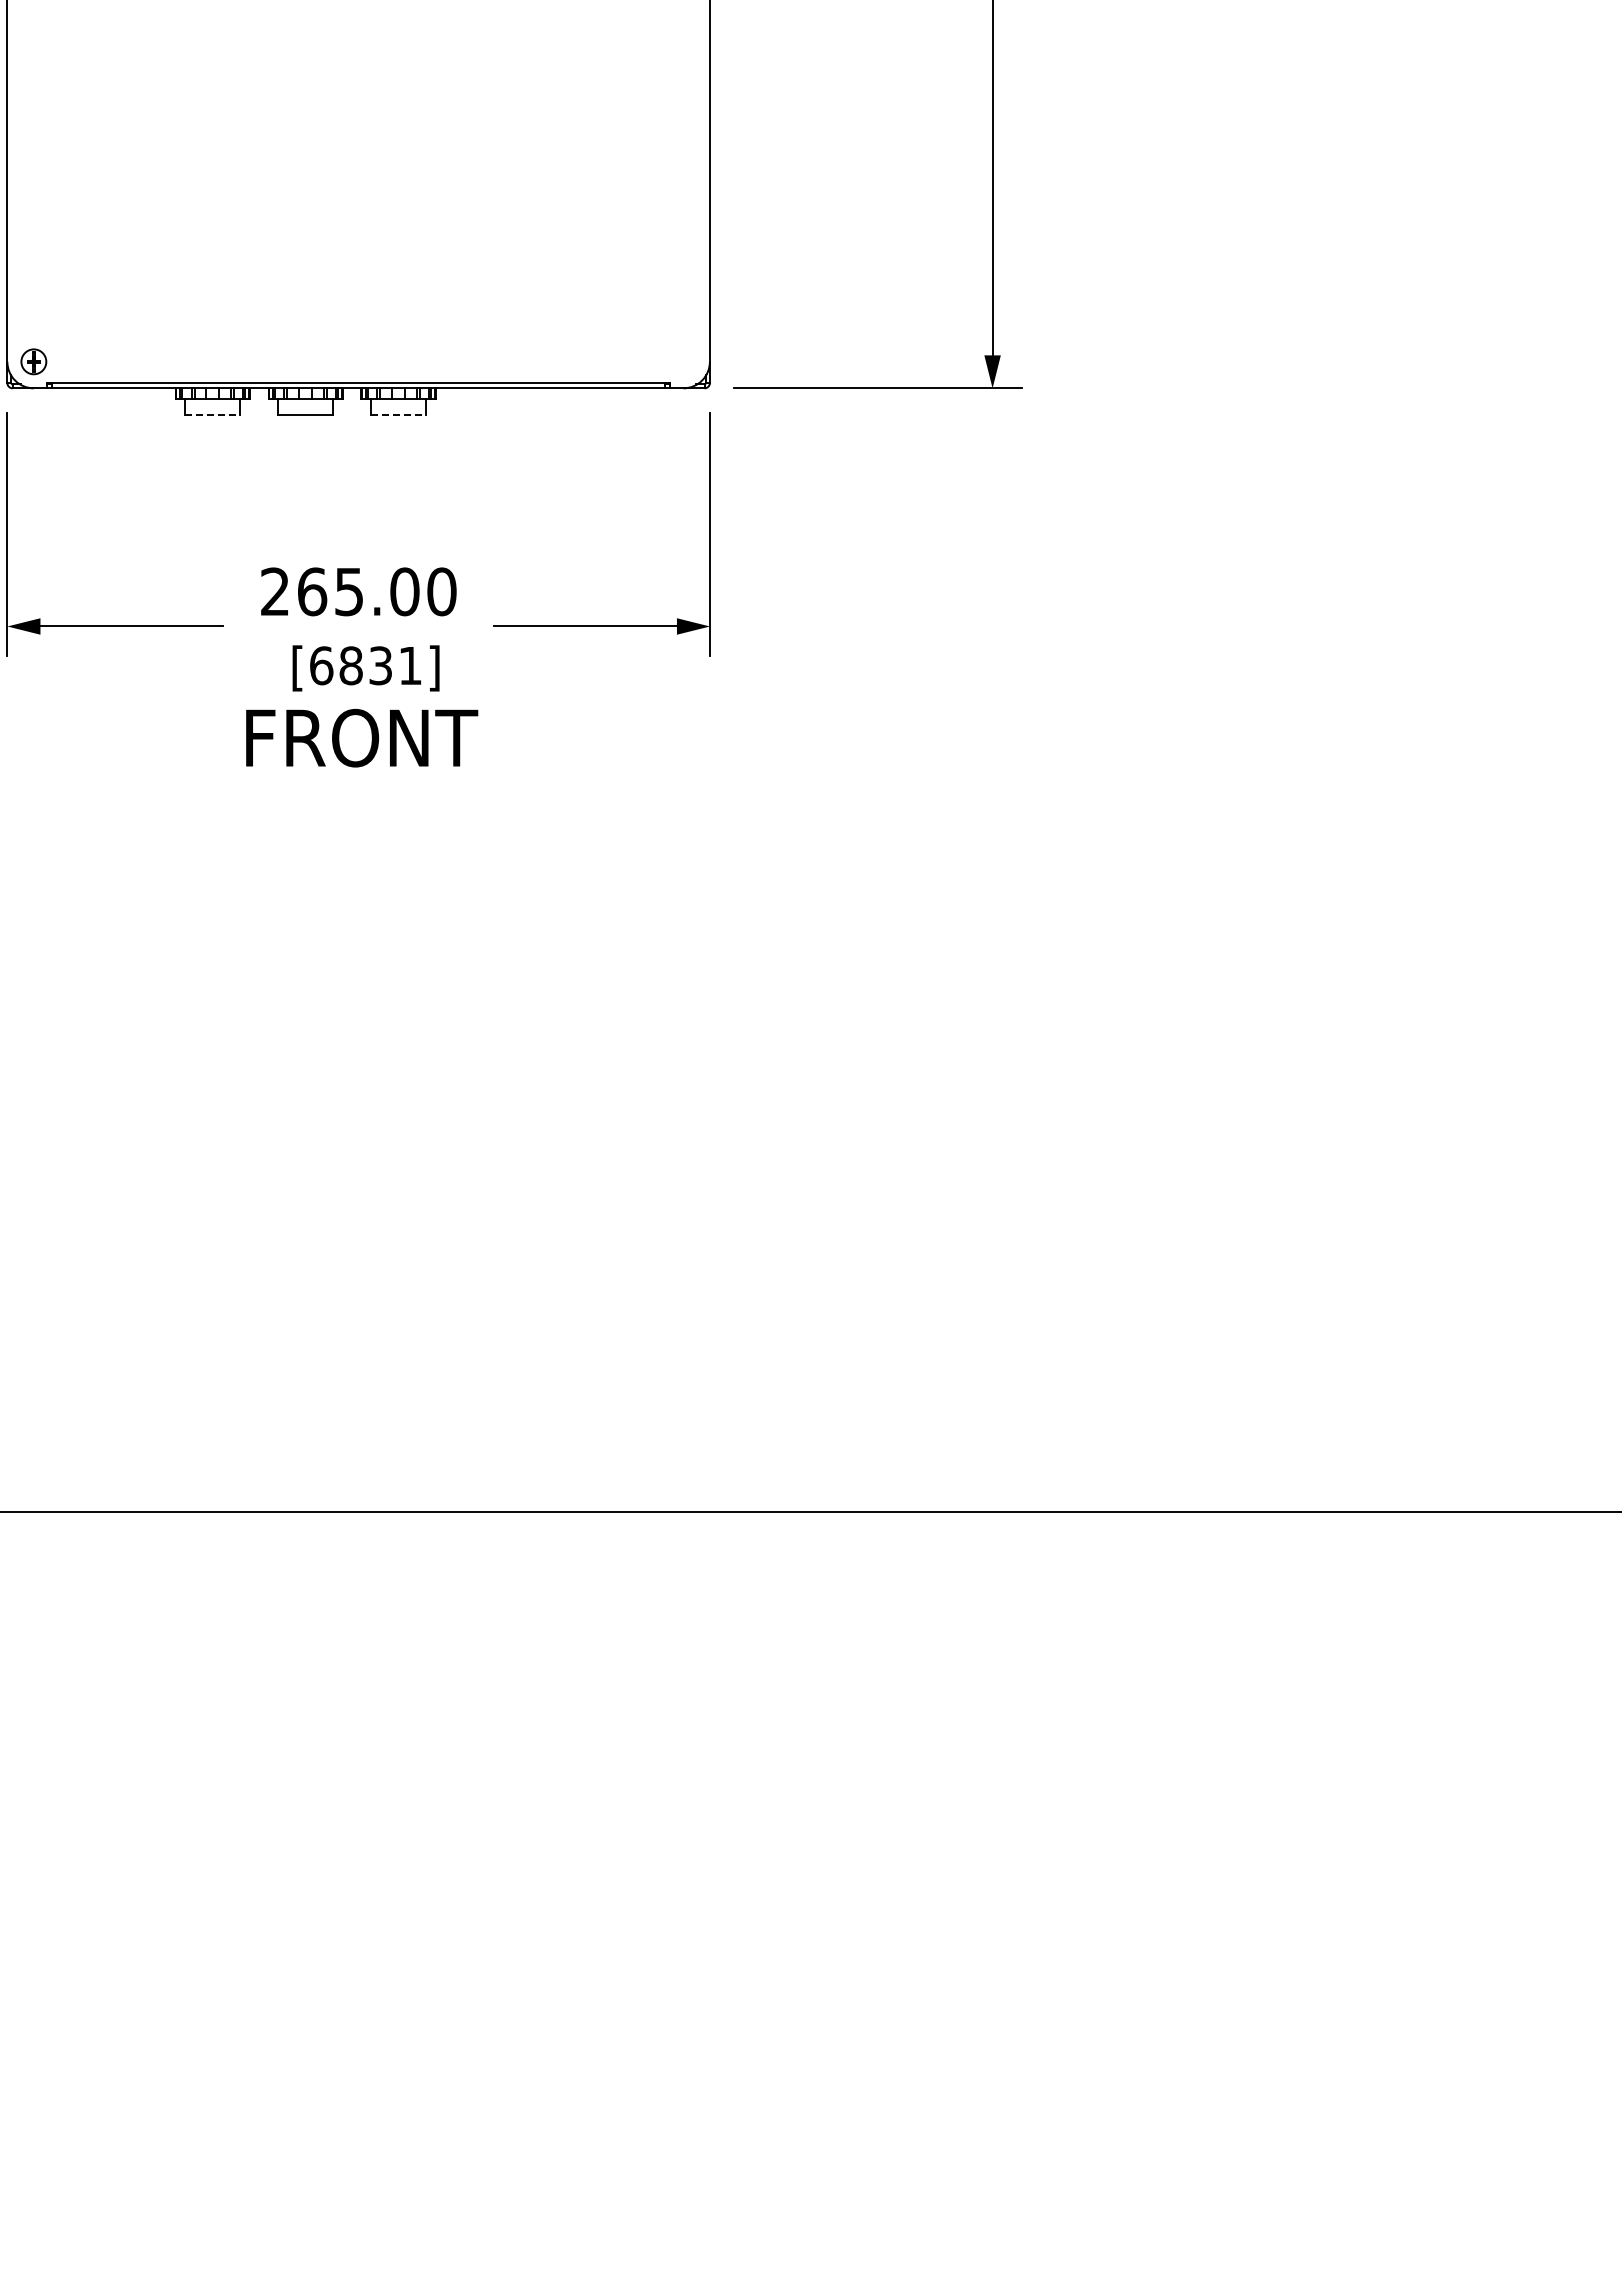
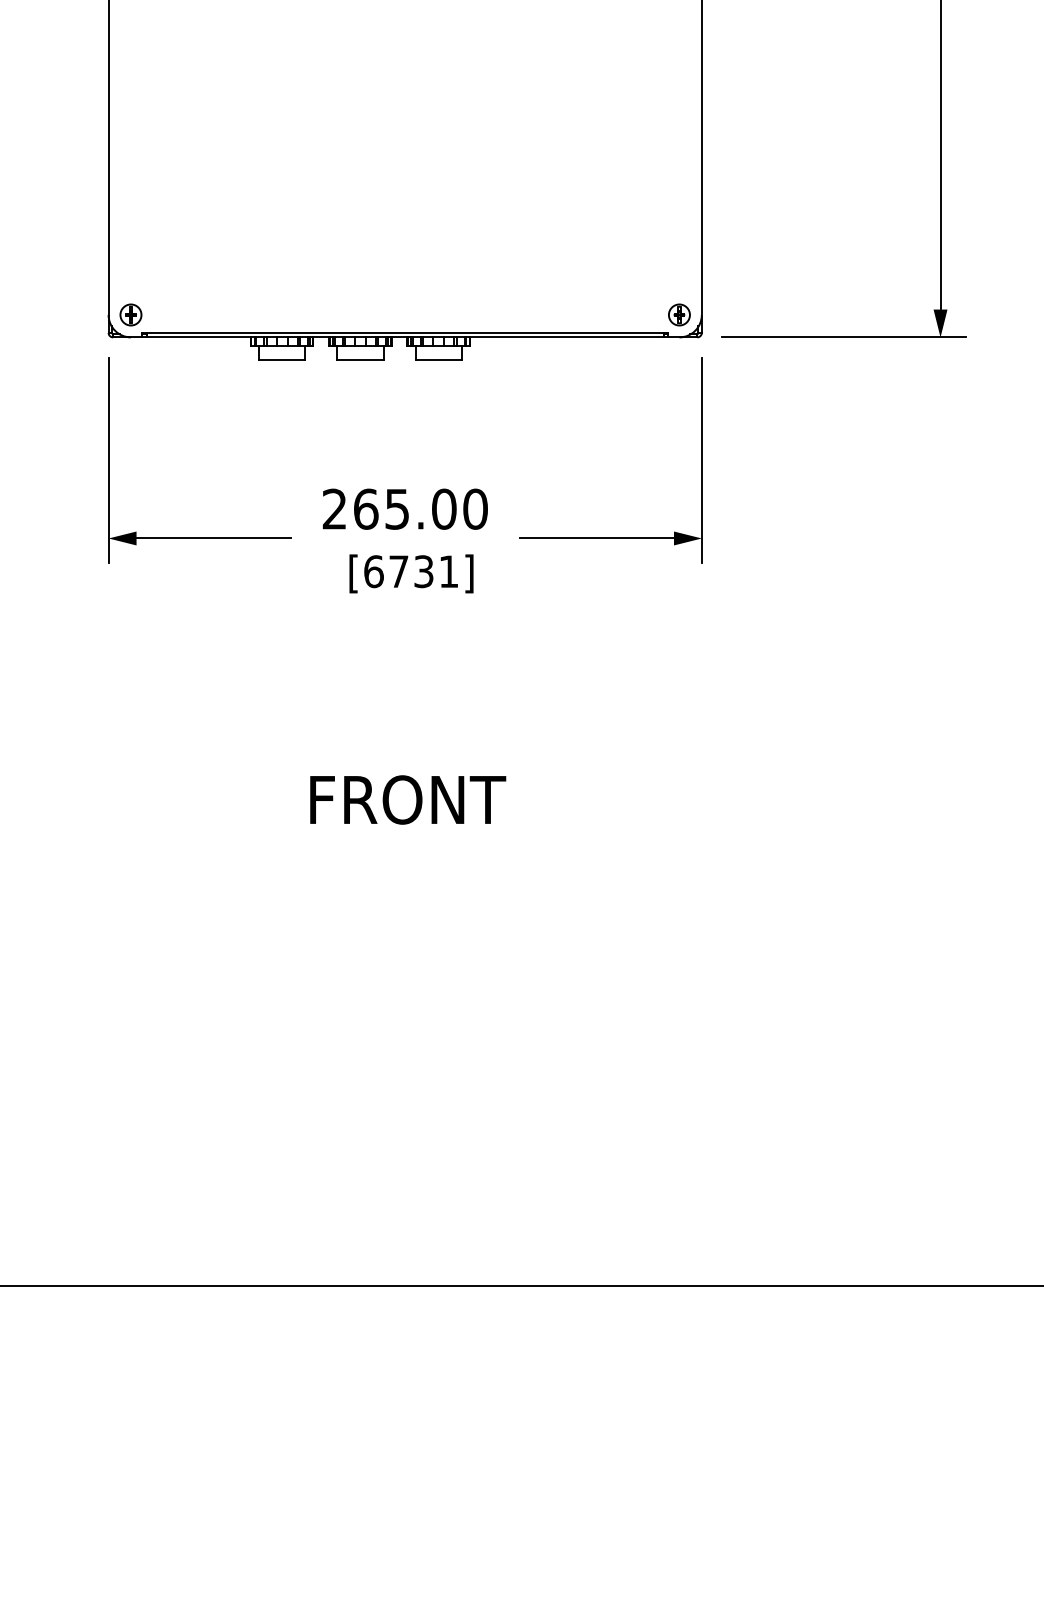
part: (683, 361) -> (679, 314), added
line: (212, 414) -> (281, 359), dashed -> solid
line: (398, 414) -> (438, 359), dashed -> solid
text: (350, 665) -> (398, 571), [6831] -> [6731]
text: (362, 737) -> (408, 799), moved

